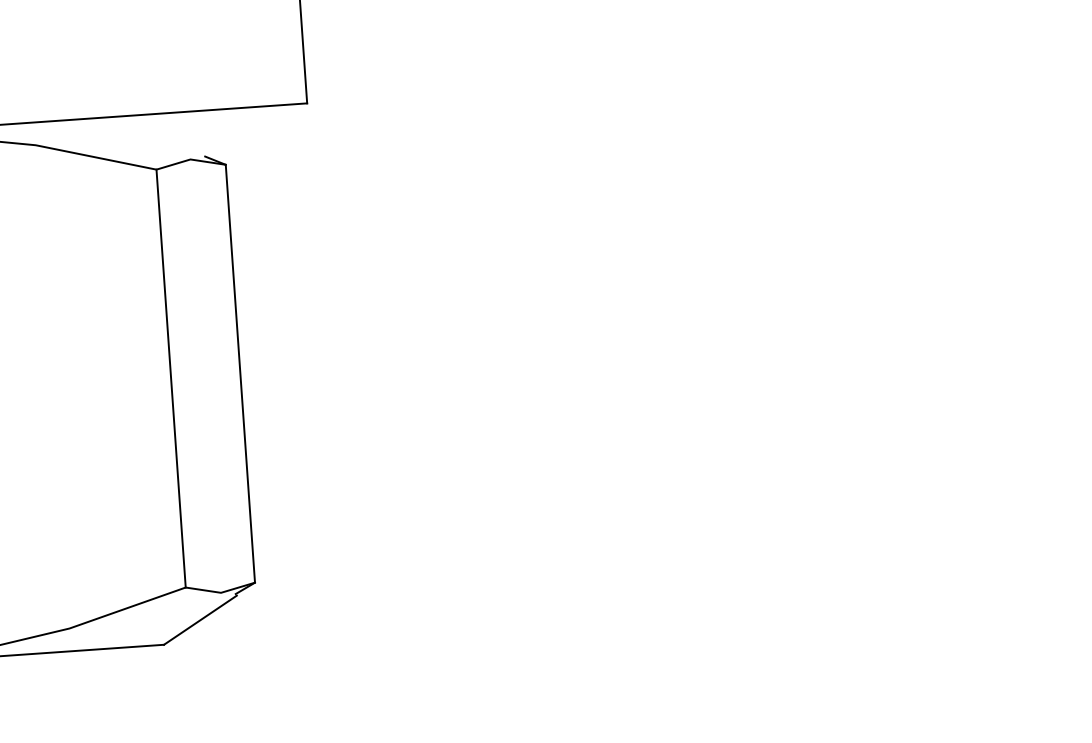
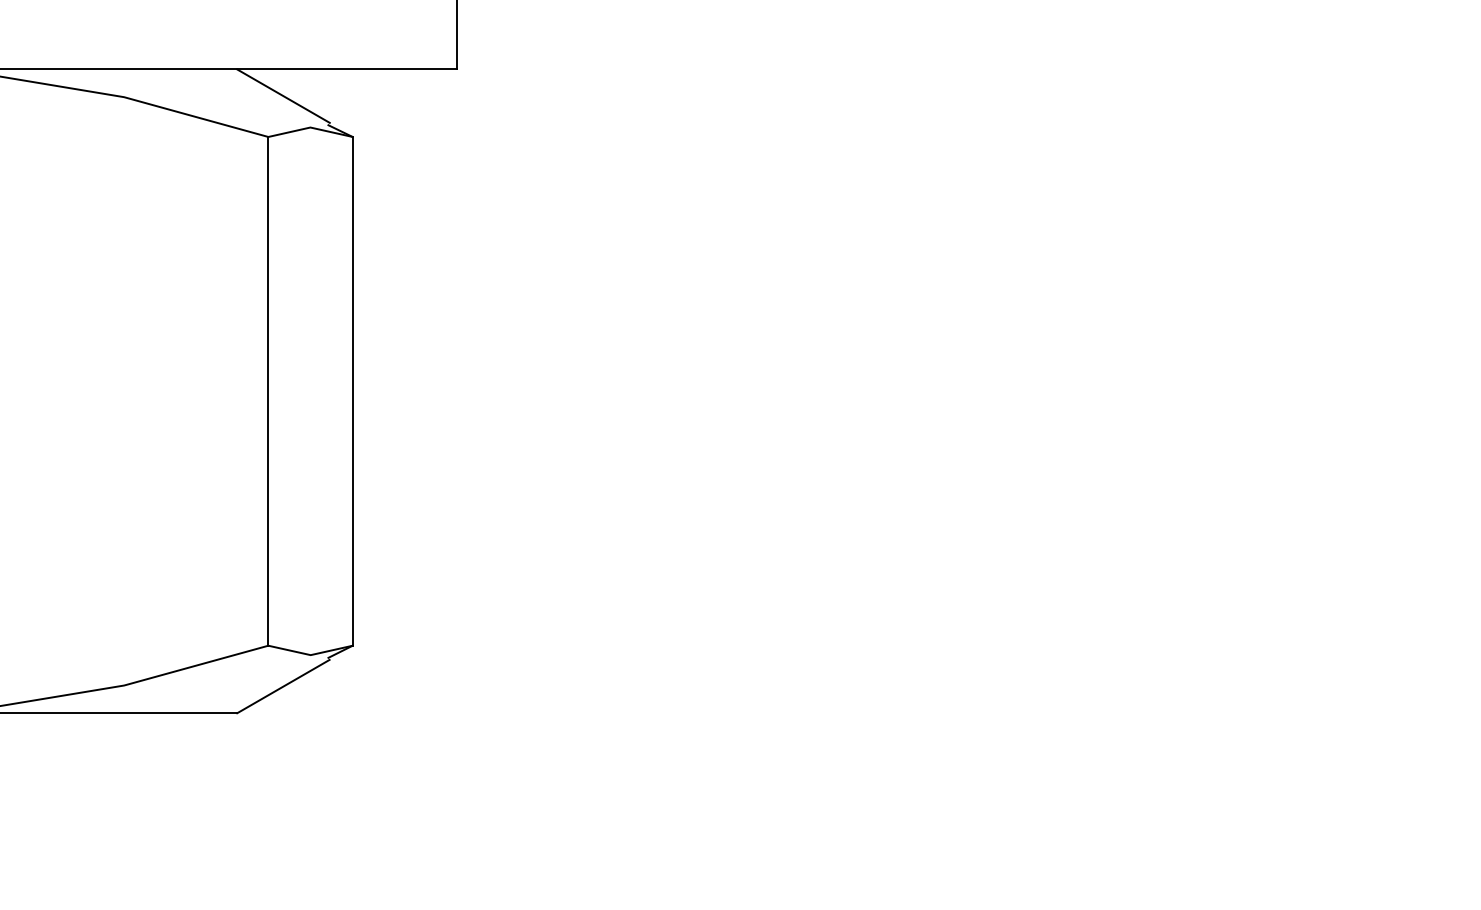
line: (166, 134) -> (283, 95), added

